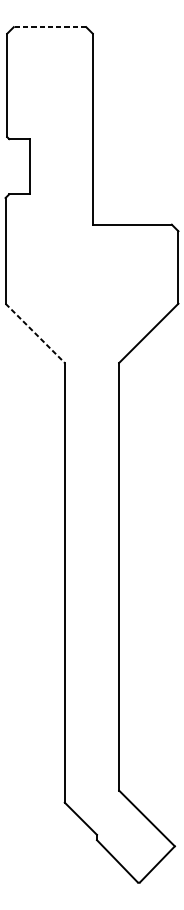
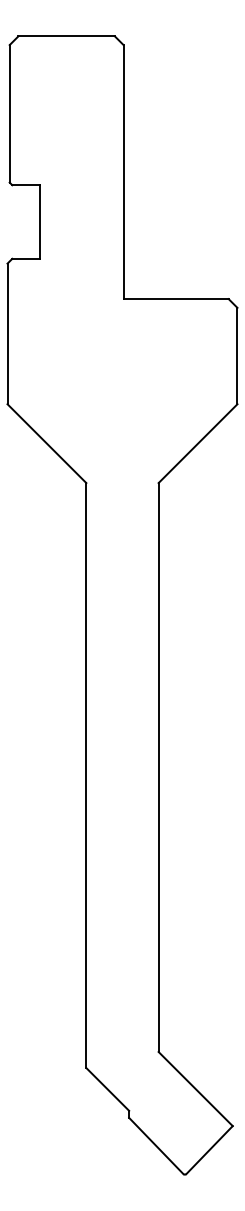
line: (49, 27) -> (66, 36), dashed -> solid
line: (34, 333) -> (46, 443), dashed -> solid

